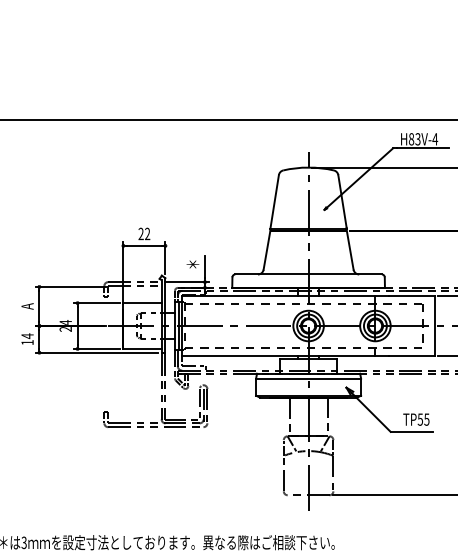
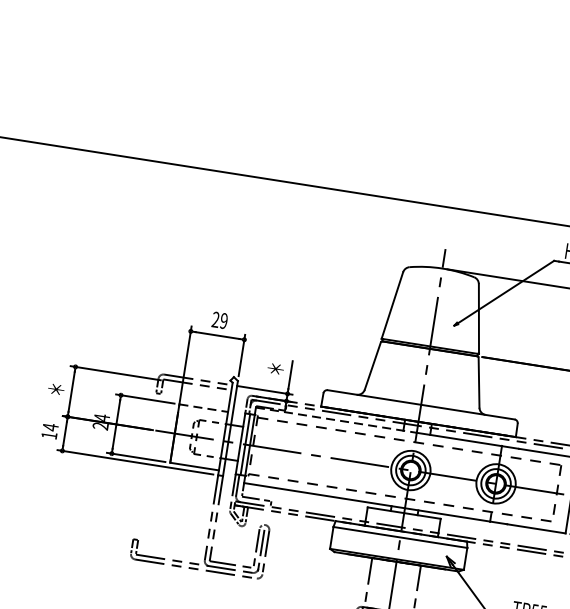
text: (147, 234) -> (223, 321), 22 -> 29
line: (246, 296) -> (337, 420), solid -> dashed
line: (143, 303) -> (204, 408), solid -> dashed
text: (27, 306) -> (56, 389), A -> ＊

